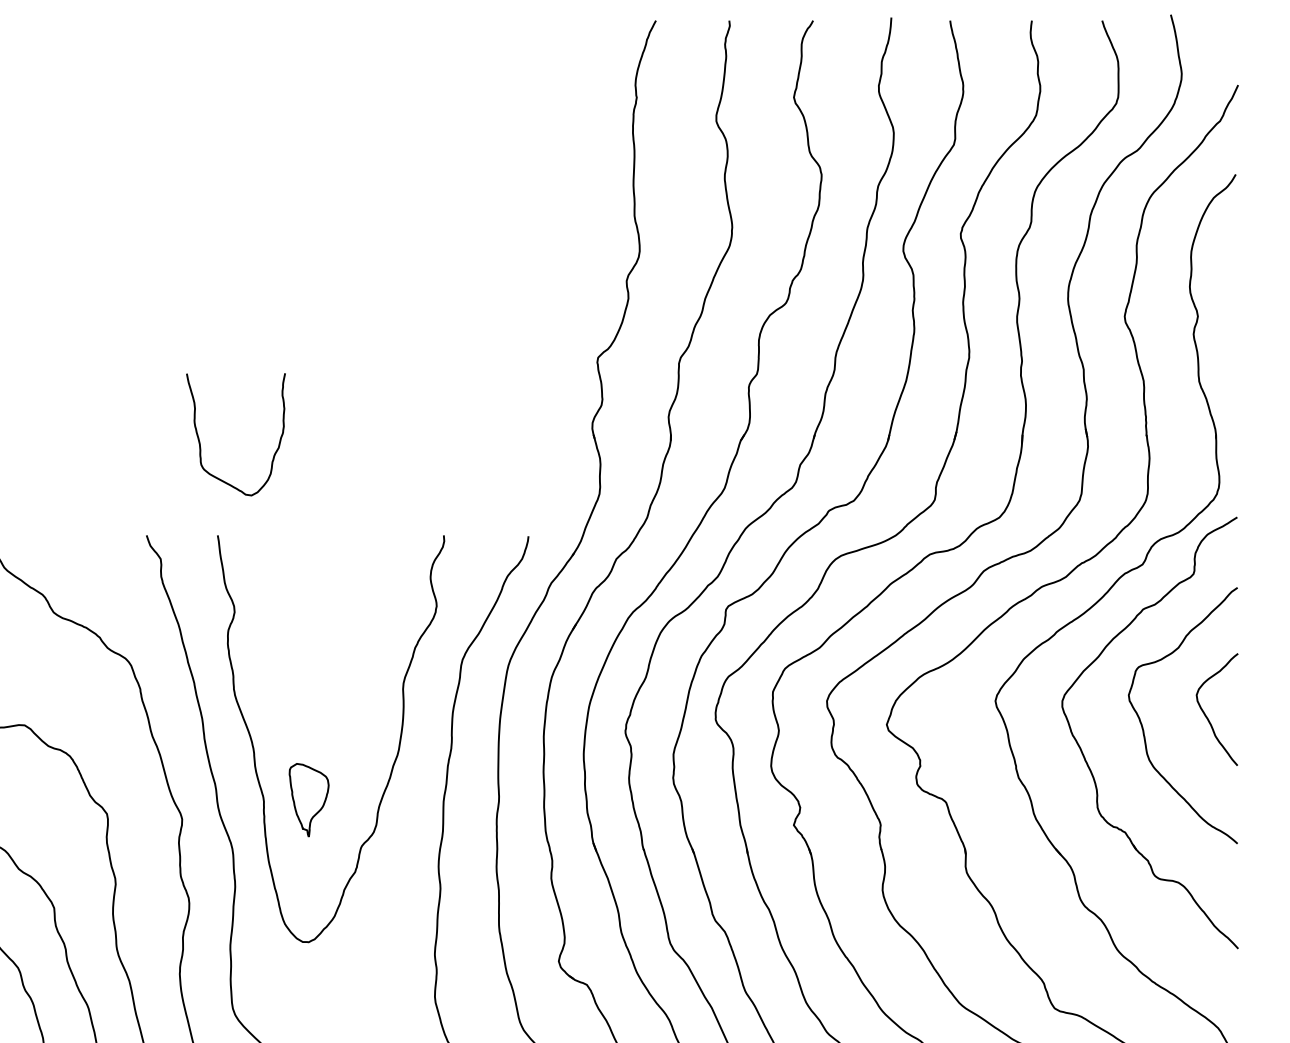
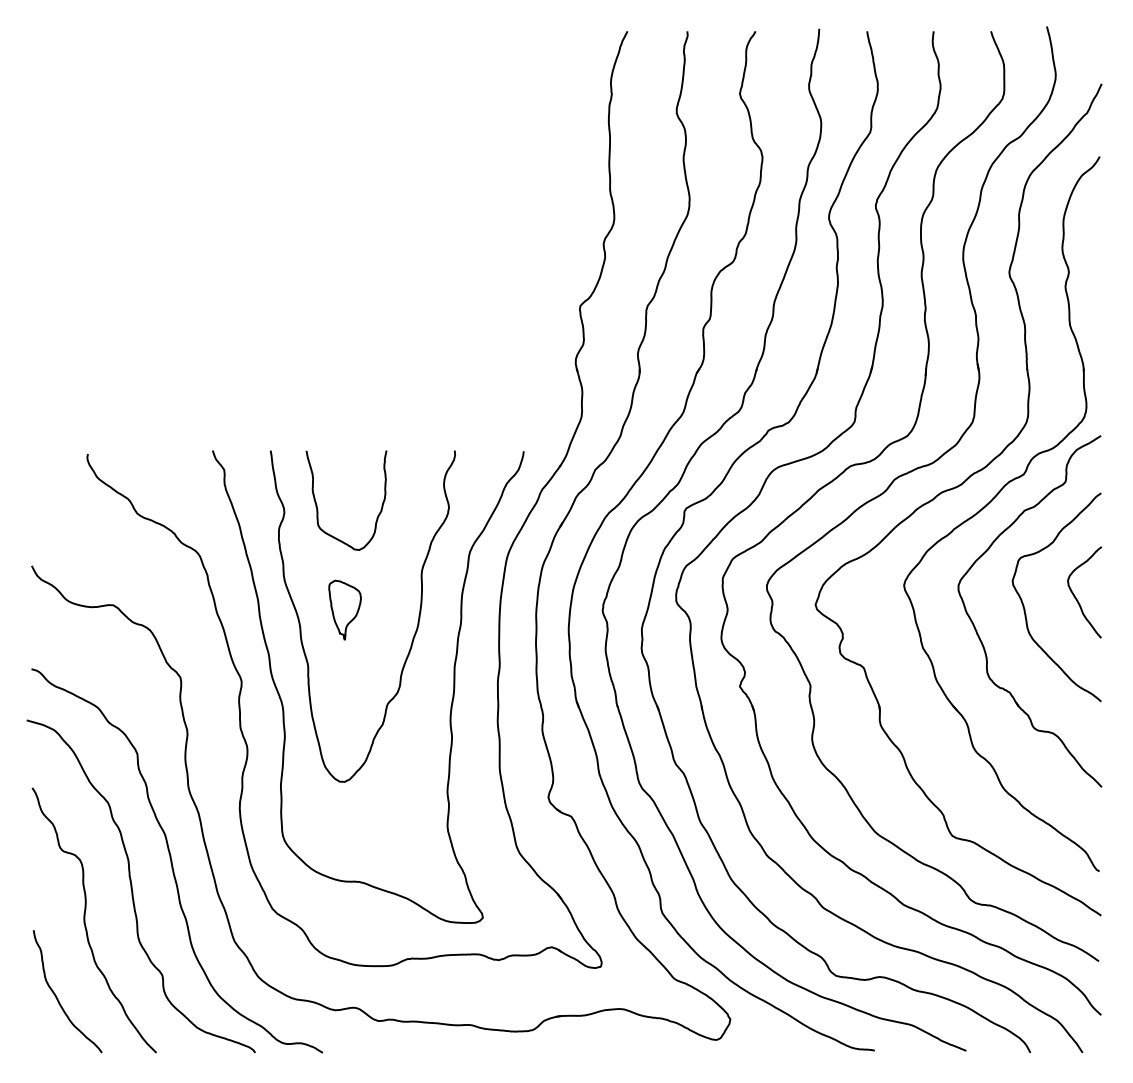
curve: (200, 439) -> (317, 504), moved
part: (308, 799) -> (344, 609), moved

